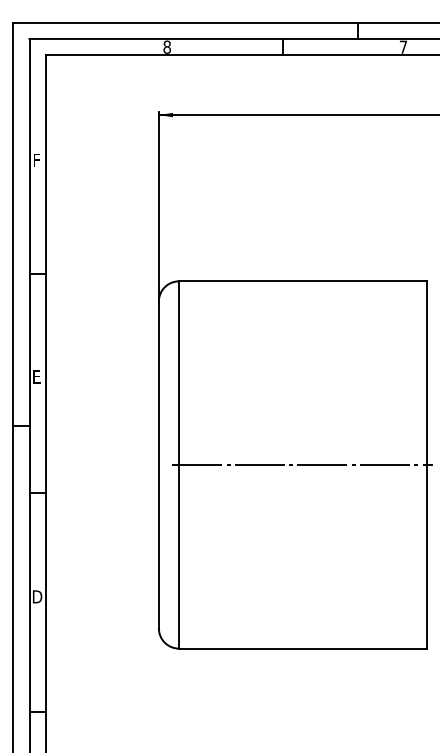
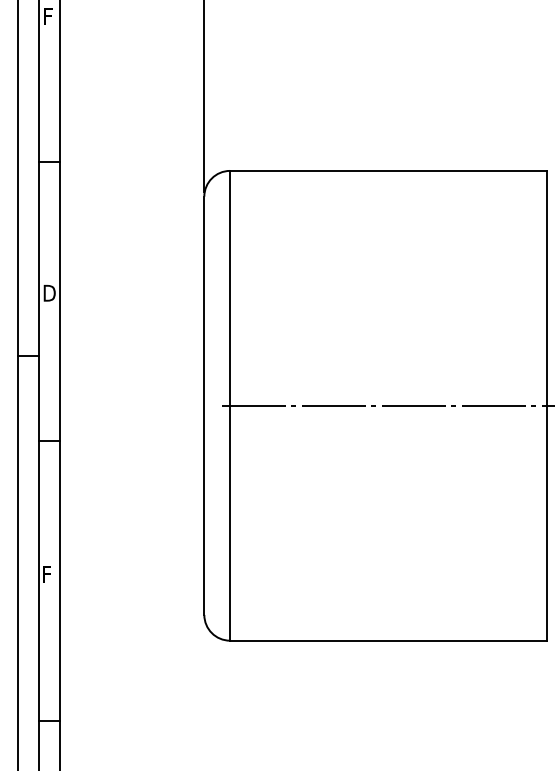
text: (37, 376) -> (49, 292), E -> D
text: (37, 596) -> (49, 574), D -> F

